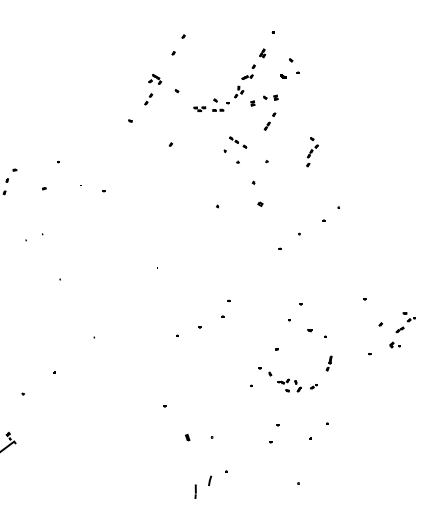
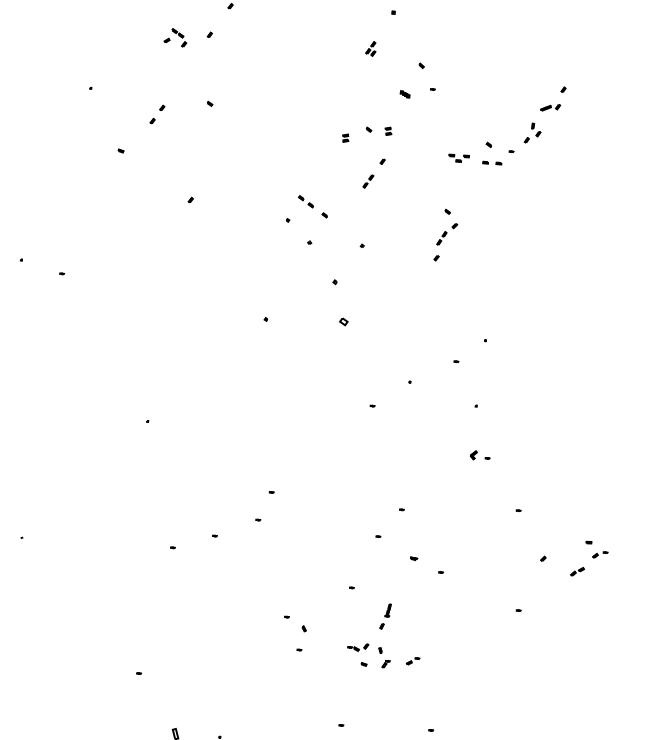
part: (155, 79) -> (176, 37), moved
part: (237, 87) -> (530, 124), moved
part: (394, 344) -> (478, 454), moved
part: (328, 363) -> (384, 616), moved
part: (265, 371) -> (296, 623), moved

